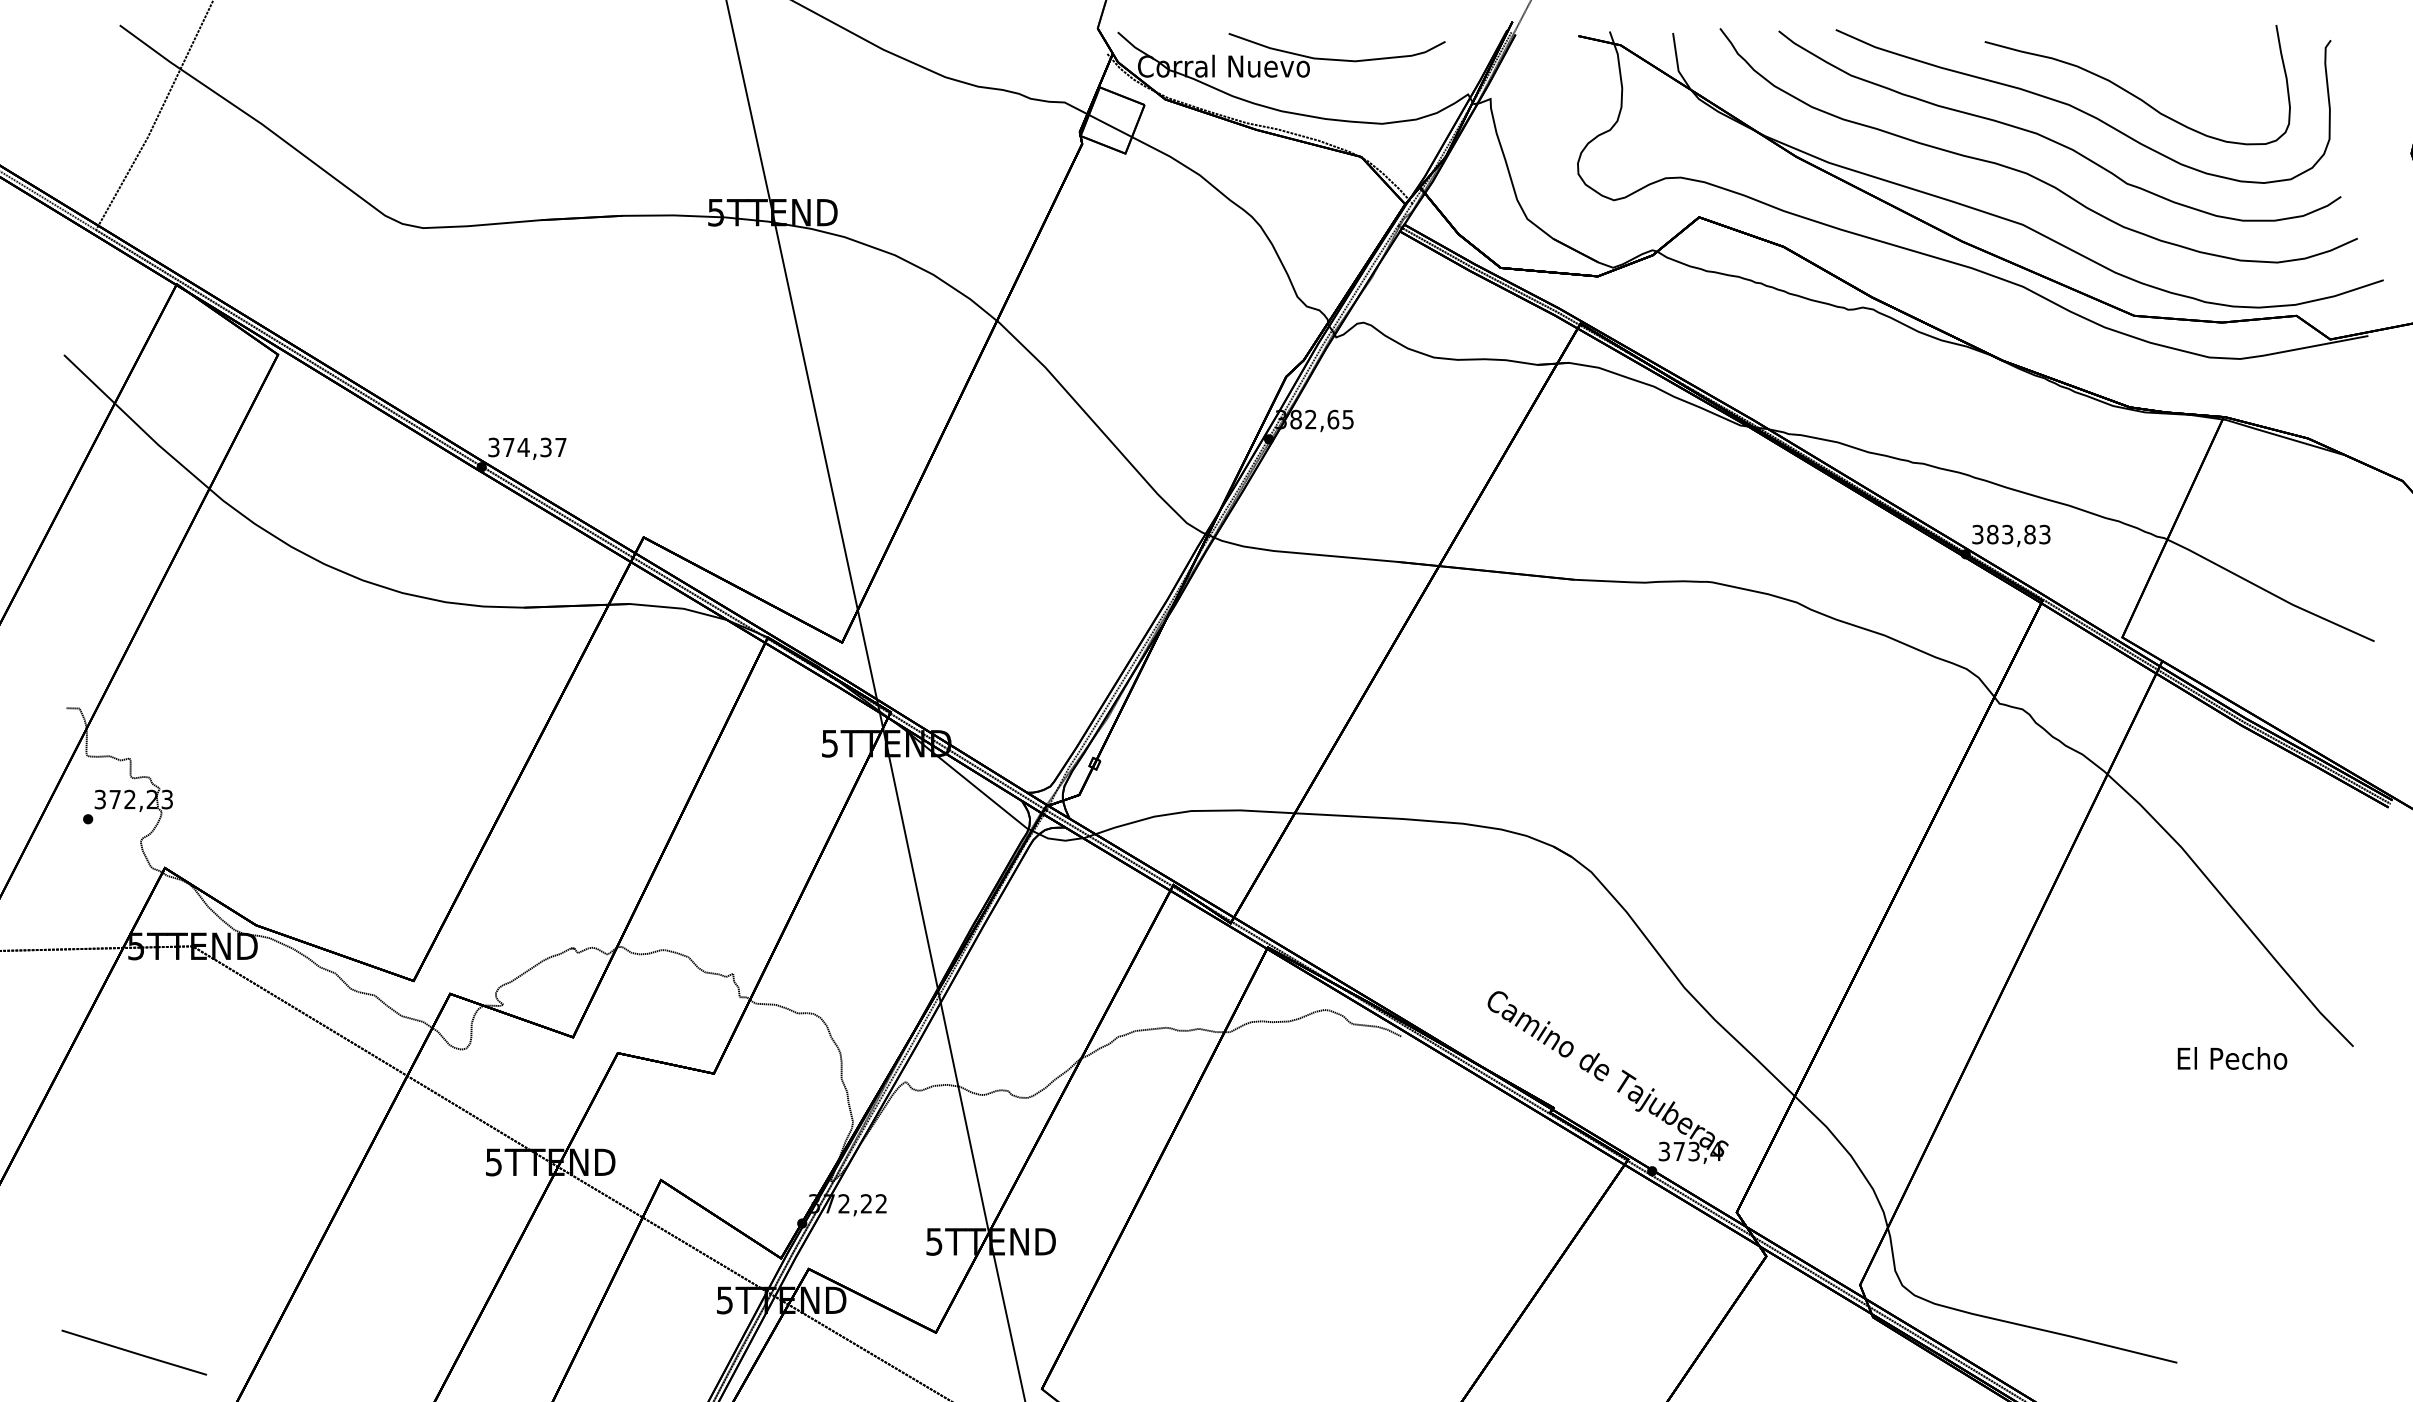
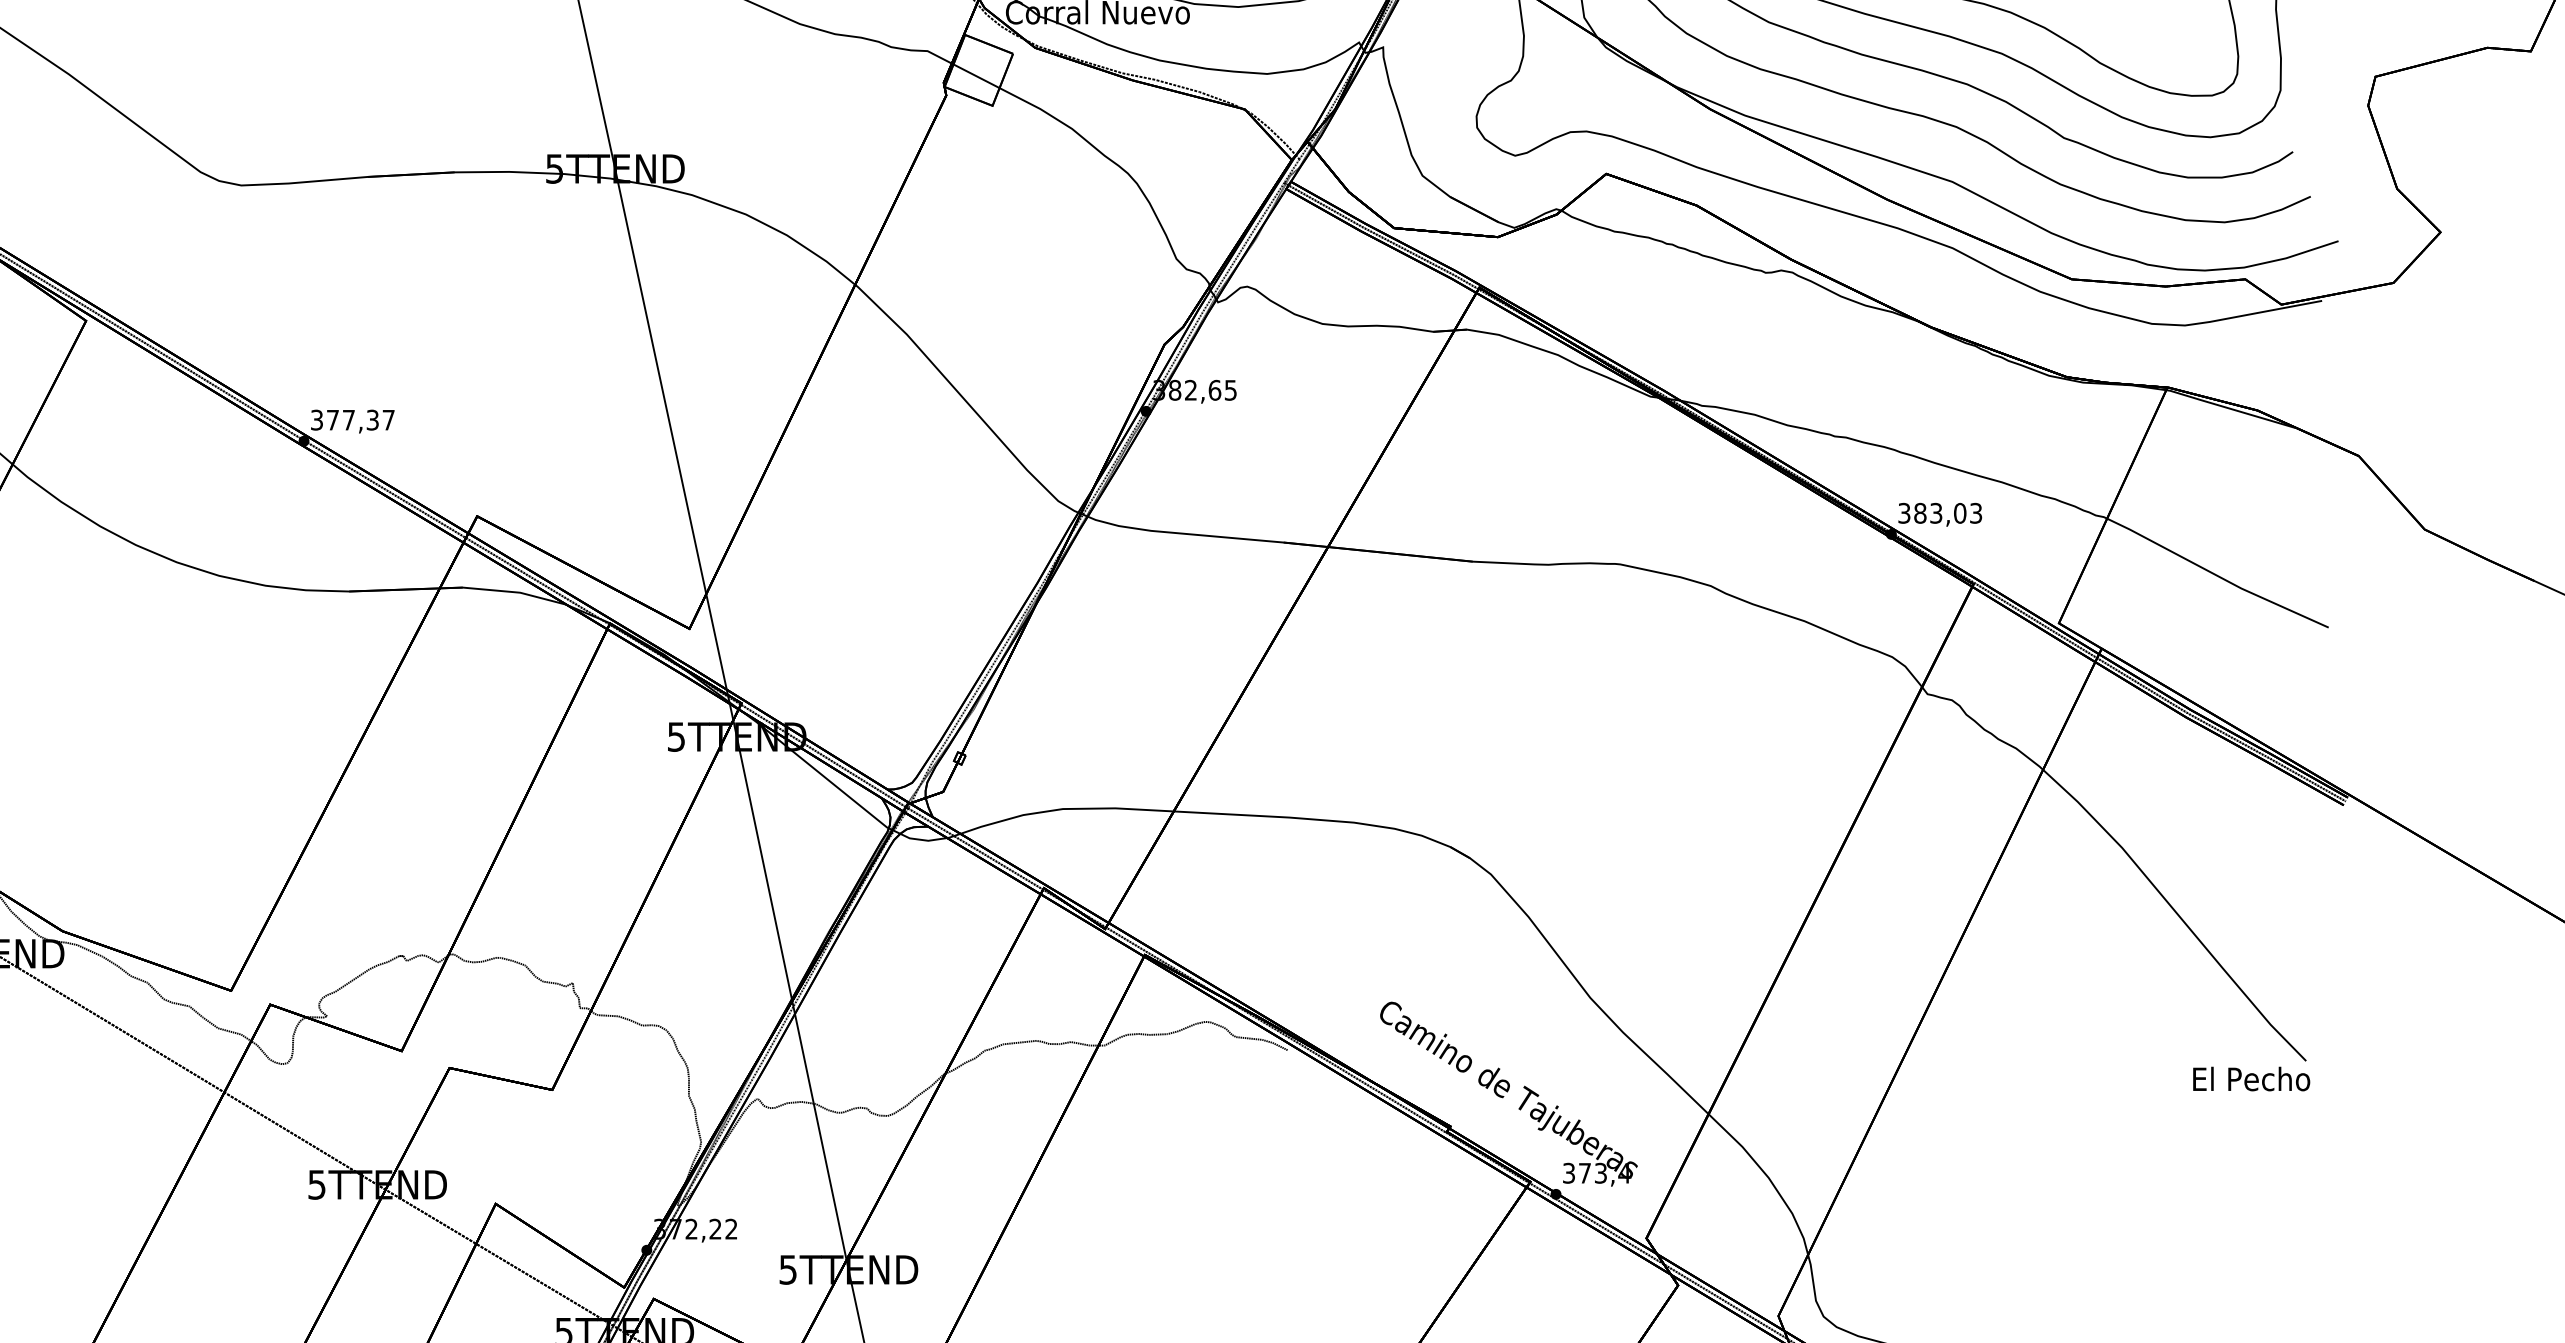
text: (523, 447) -> (348, 420), 374,37 -> 377,37
text: (2029, 534) -> (1959, 513), 383,83 -> 383,03
text: (2232, 1058) -> (2251, 1079), moved

